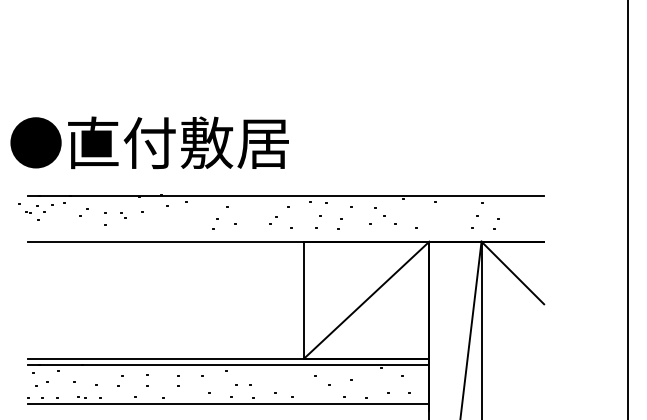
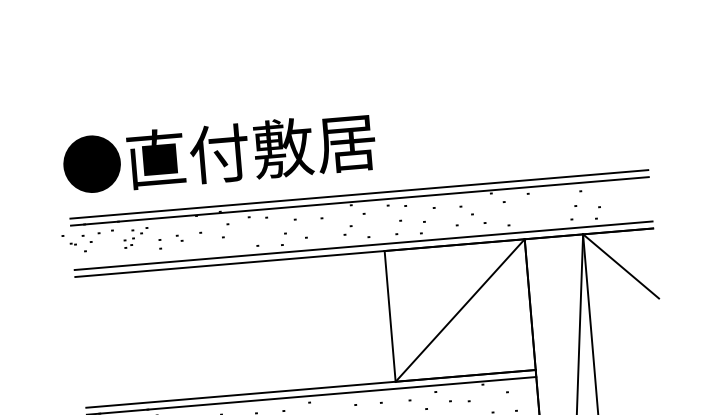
text: (149, 142) -> (219, 153), moved
line: (285, 189) -> (358, 194), added
part: (81, 212) -> (132, 239), size x1.43
part: (105, 218) -> (160, 243), size x0.62
line: (285, 235) -> (363, 245), added

